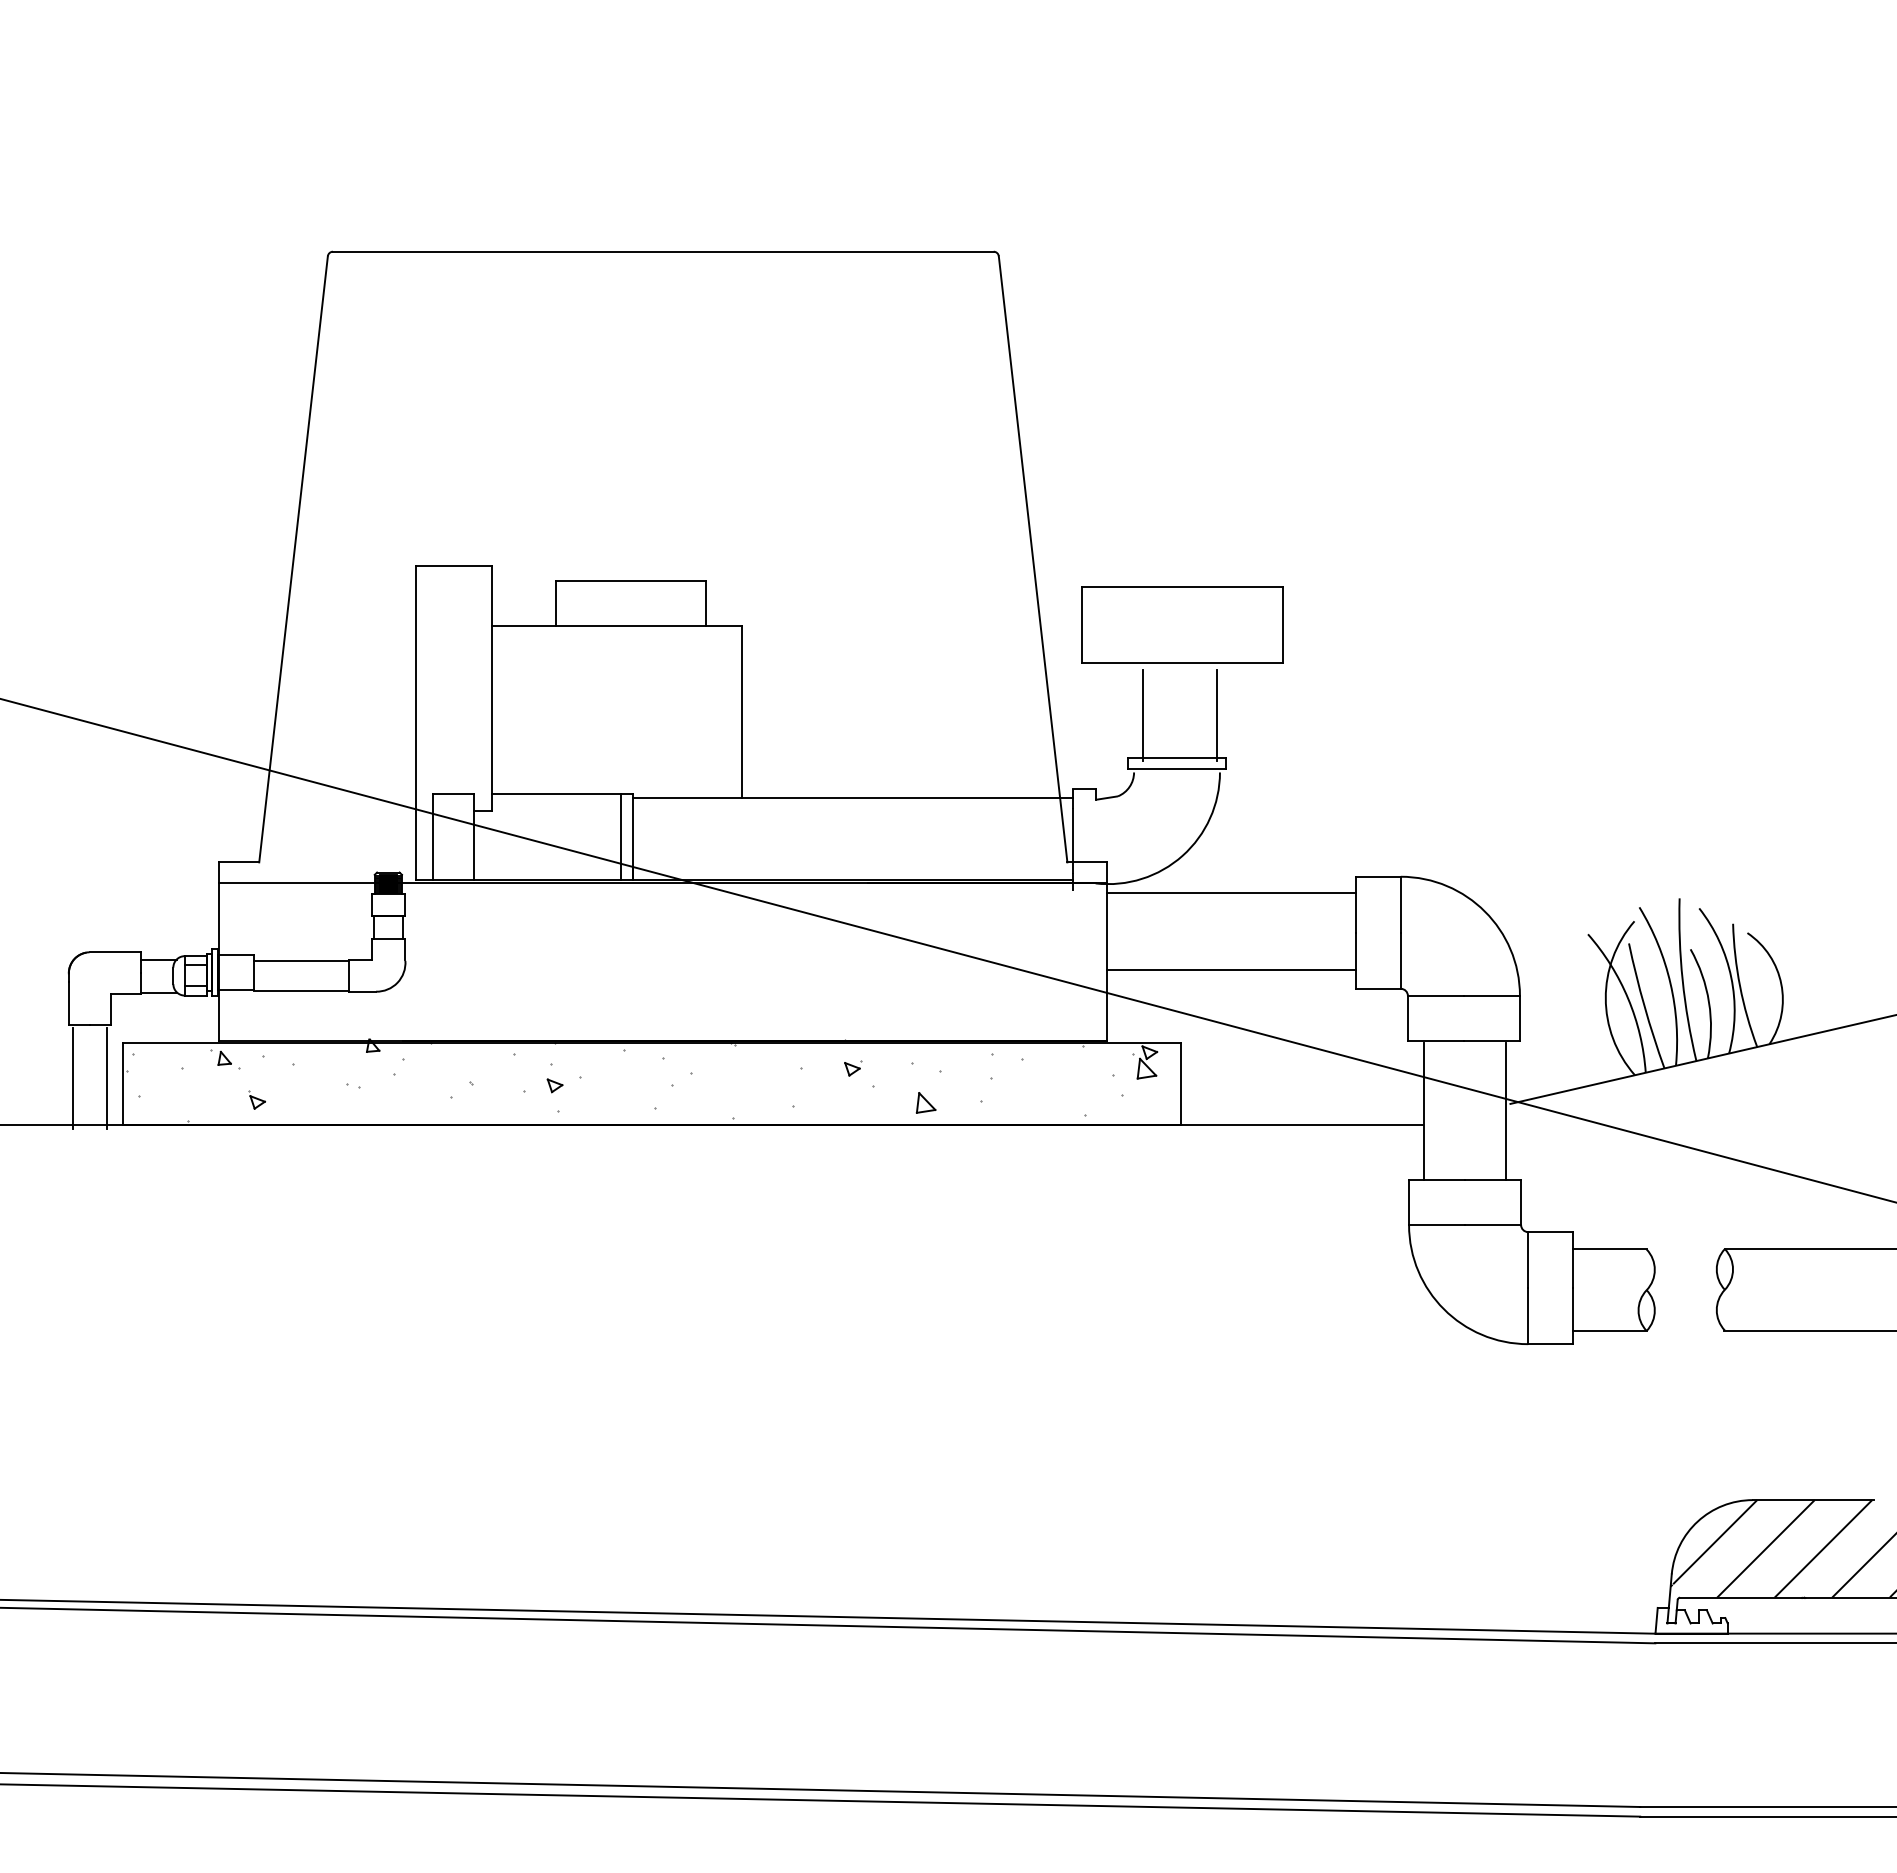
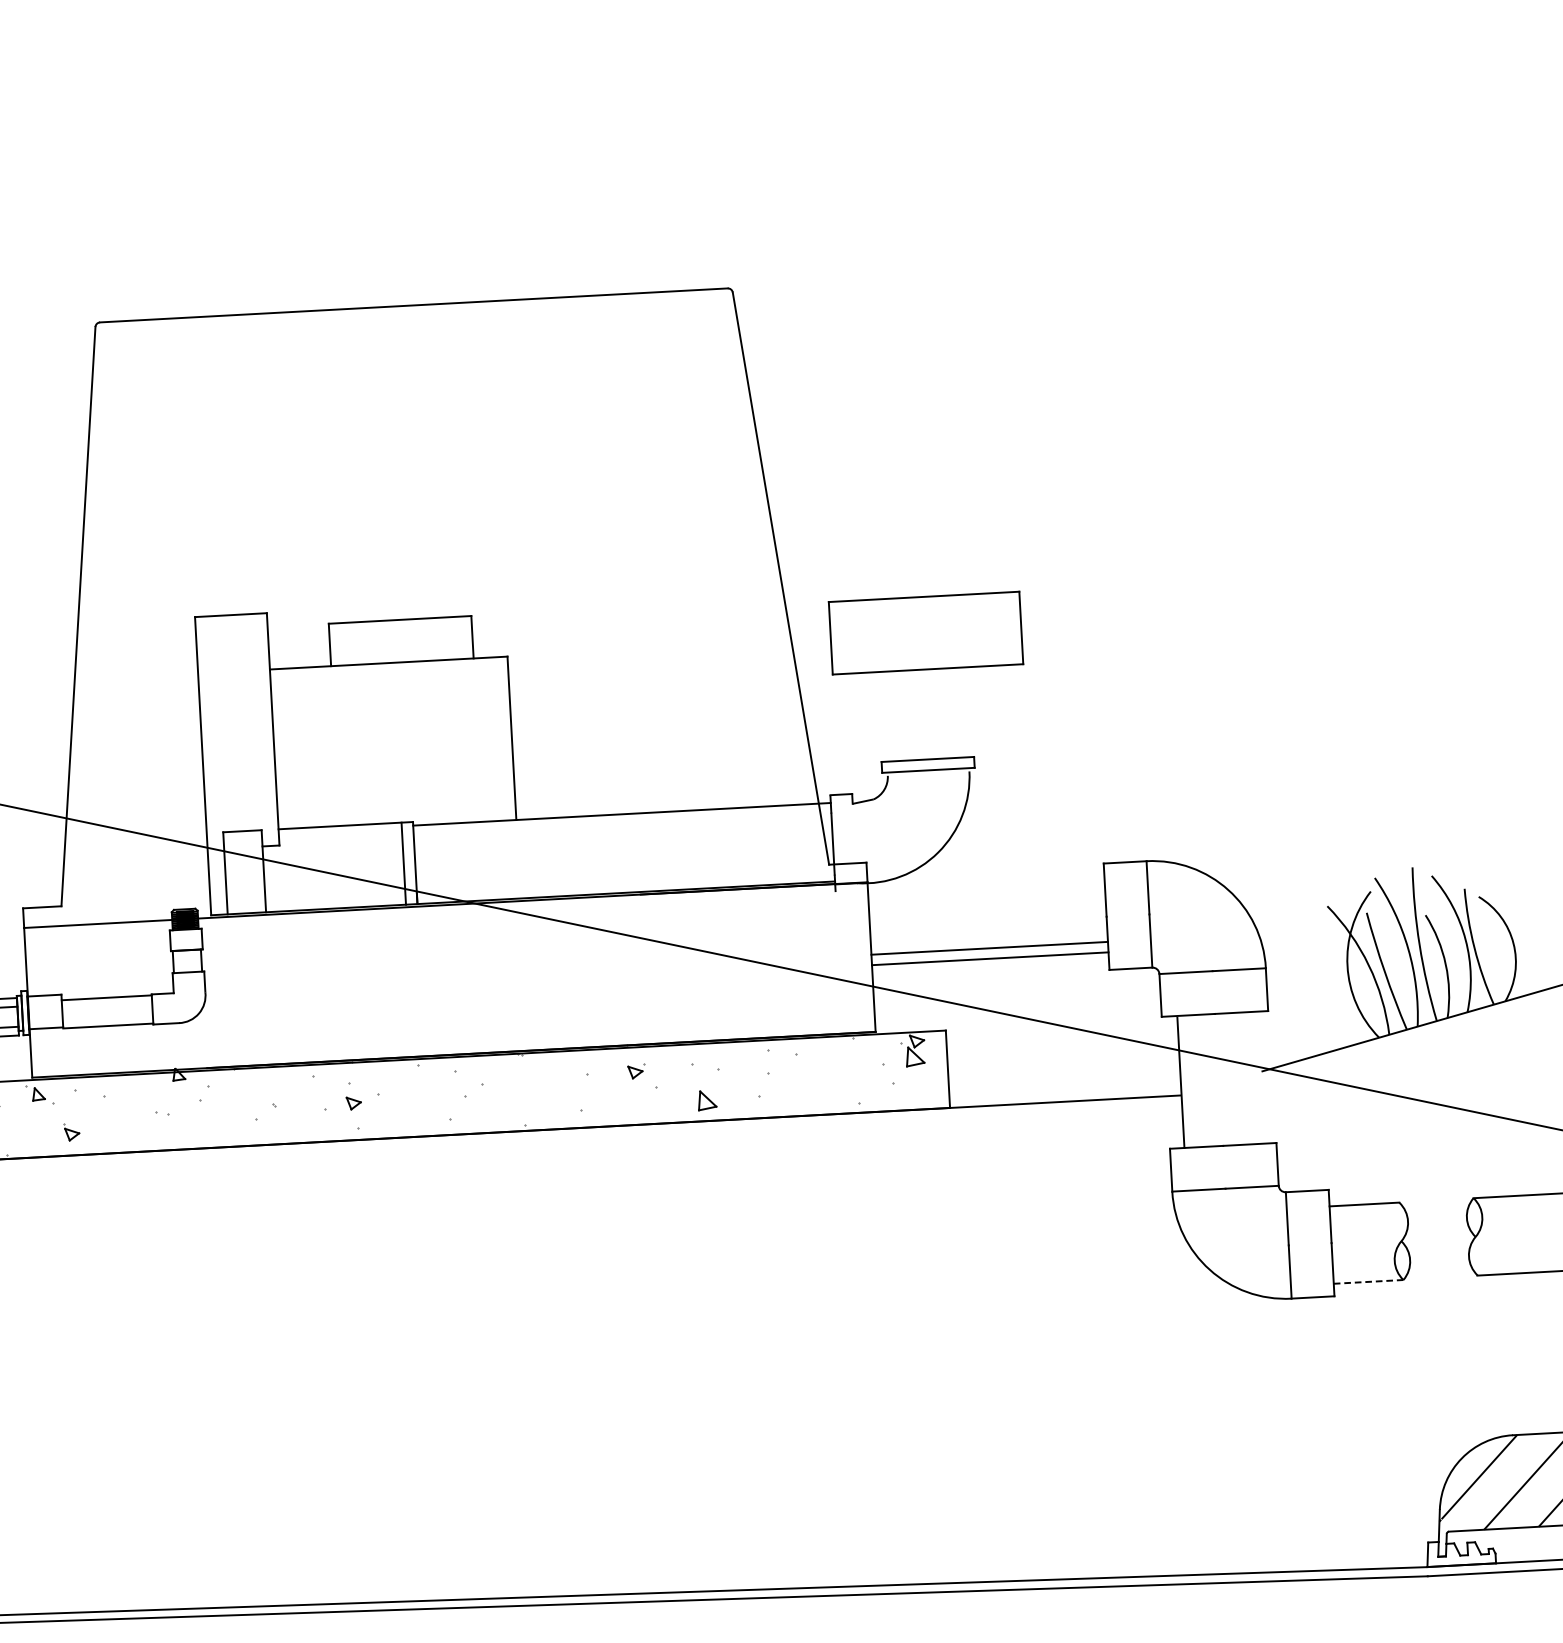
line: (1142, 715) -> (892, 721), removed
line: (1217, 715) -> (964, 717), removed
line: (1230, 893) -> (989, 948), moved
line: (1505, 1110) -> (1258, 1077), removed
line: (1609, 1330) -> (1368, 1281), solid -> dashed

